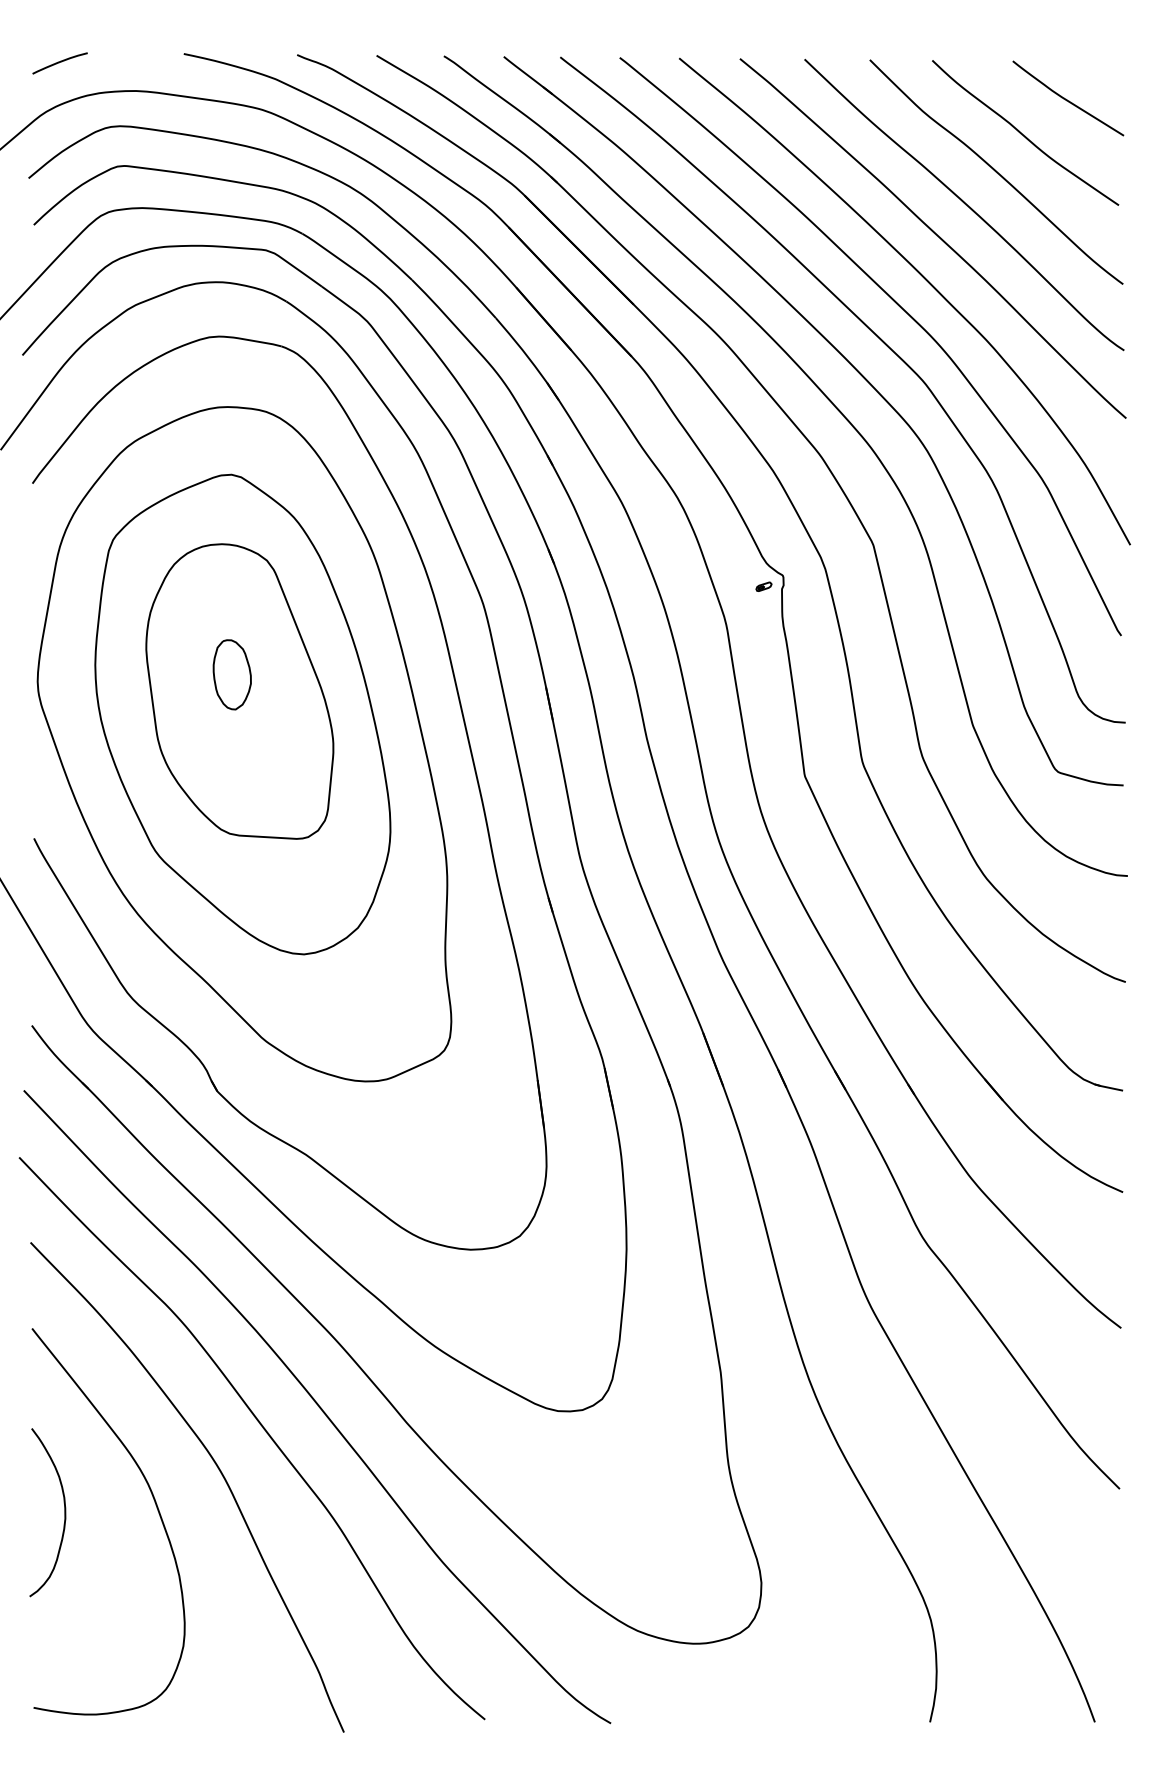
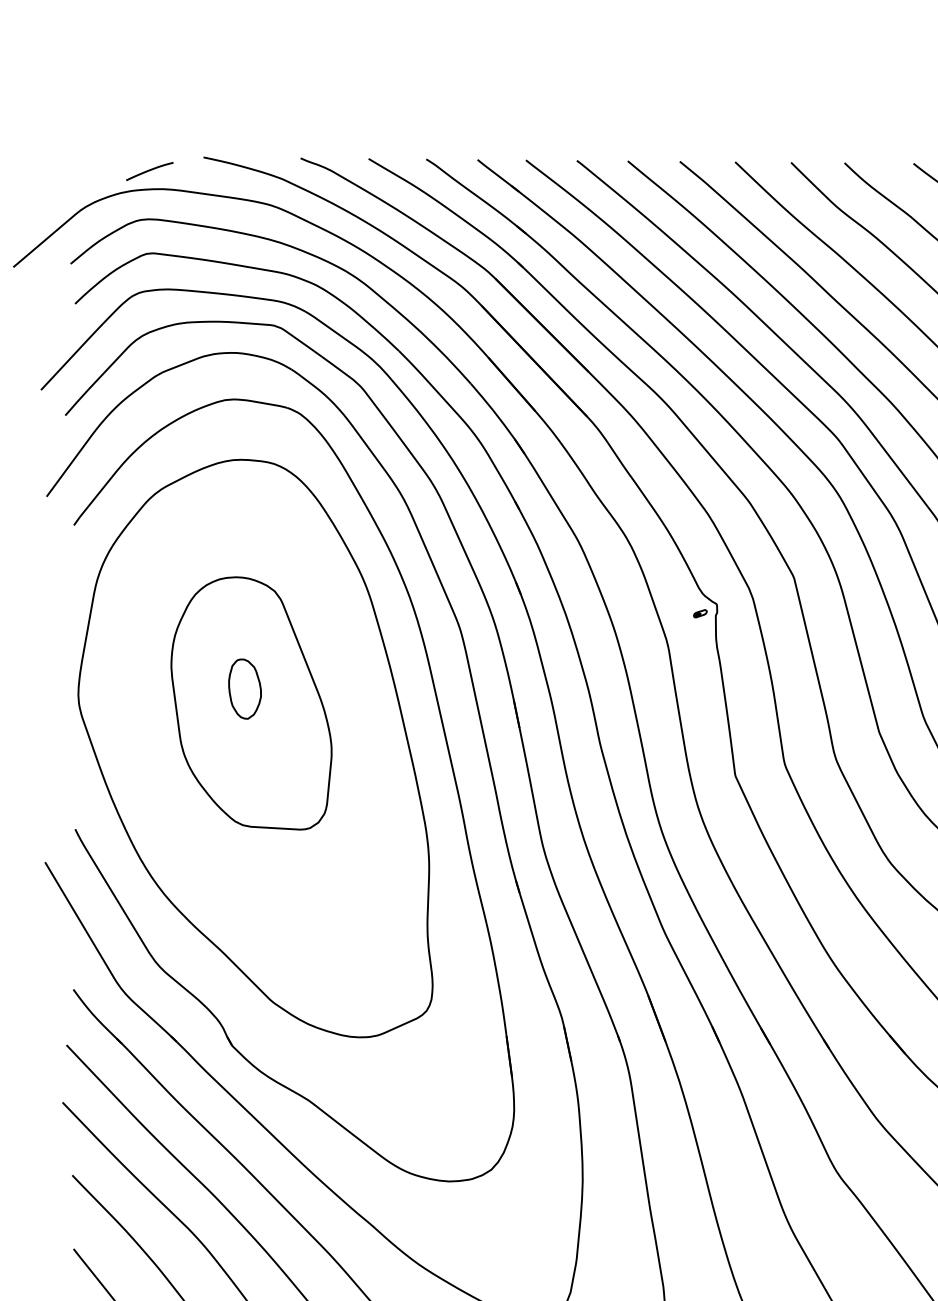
curve: (59, 63) -> (149, 171), moved
part: (242, 714) -> (253, 723), removed

